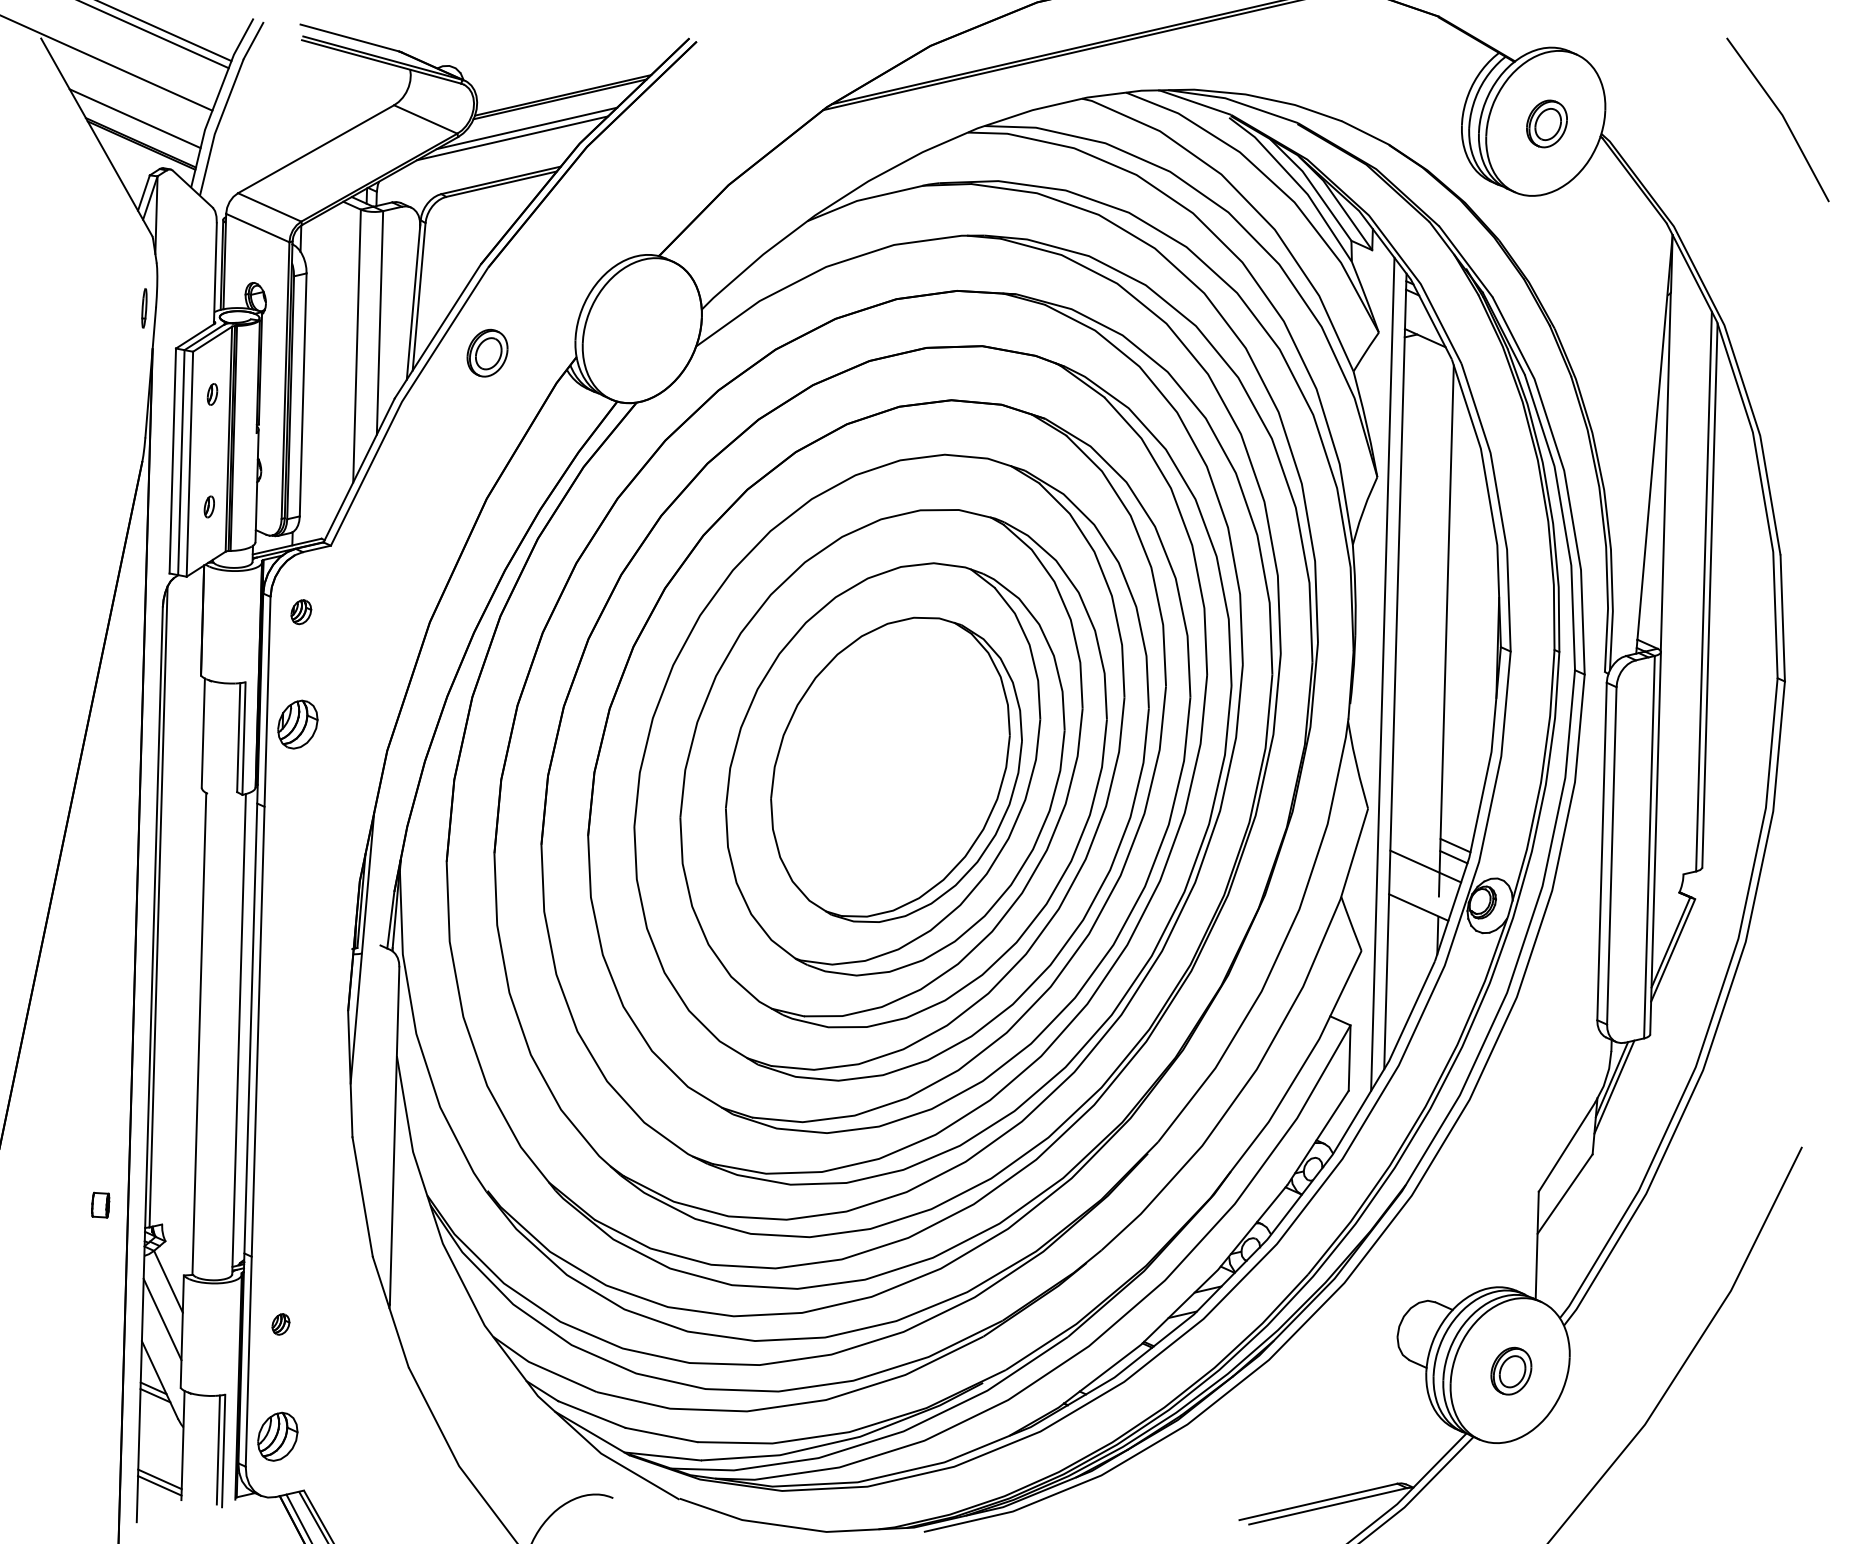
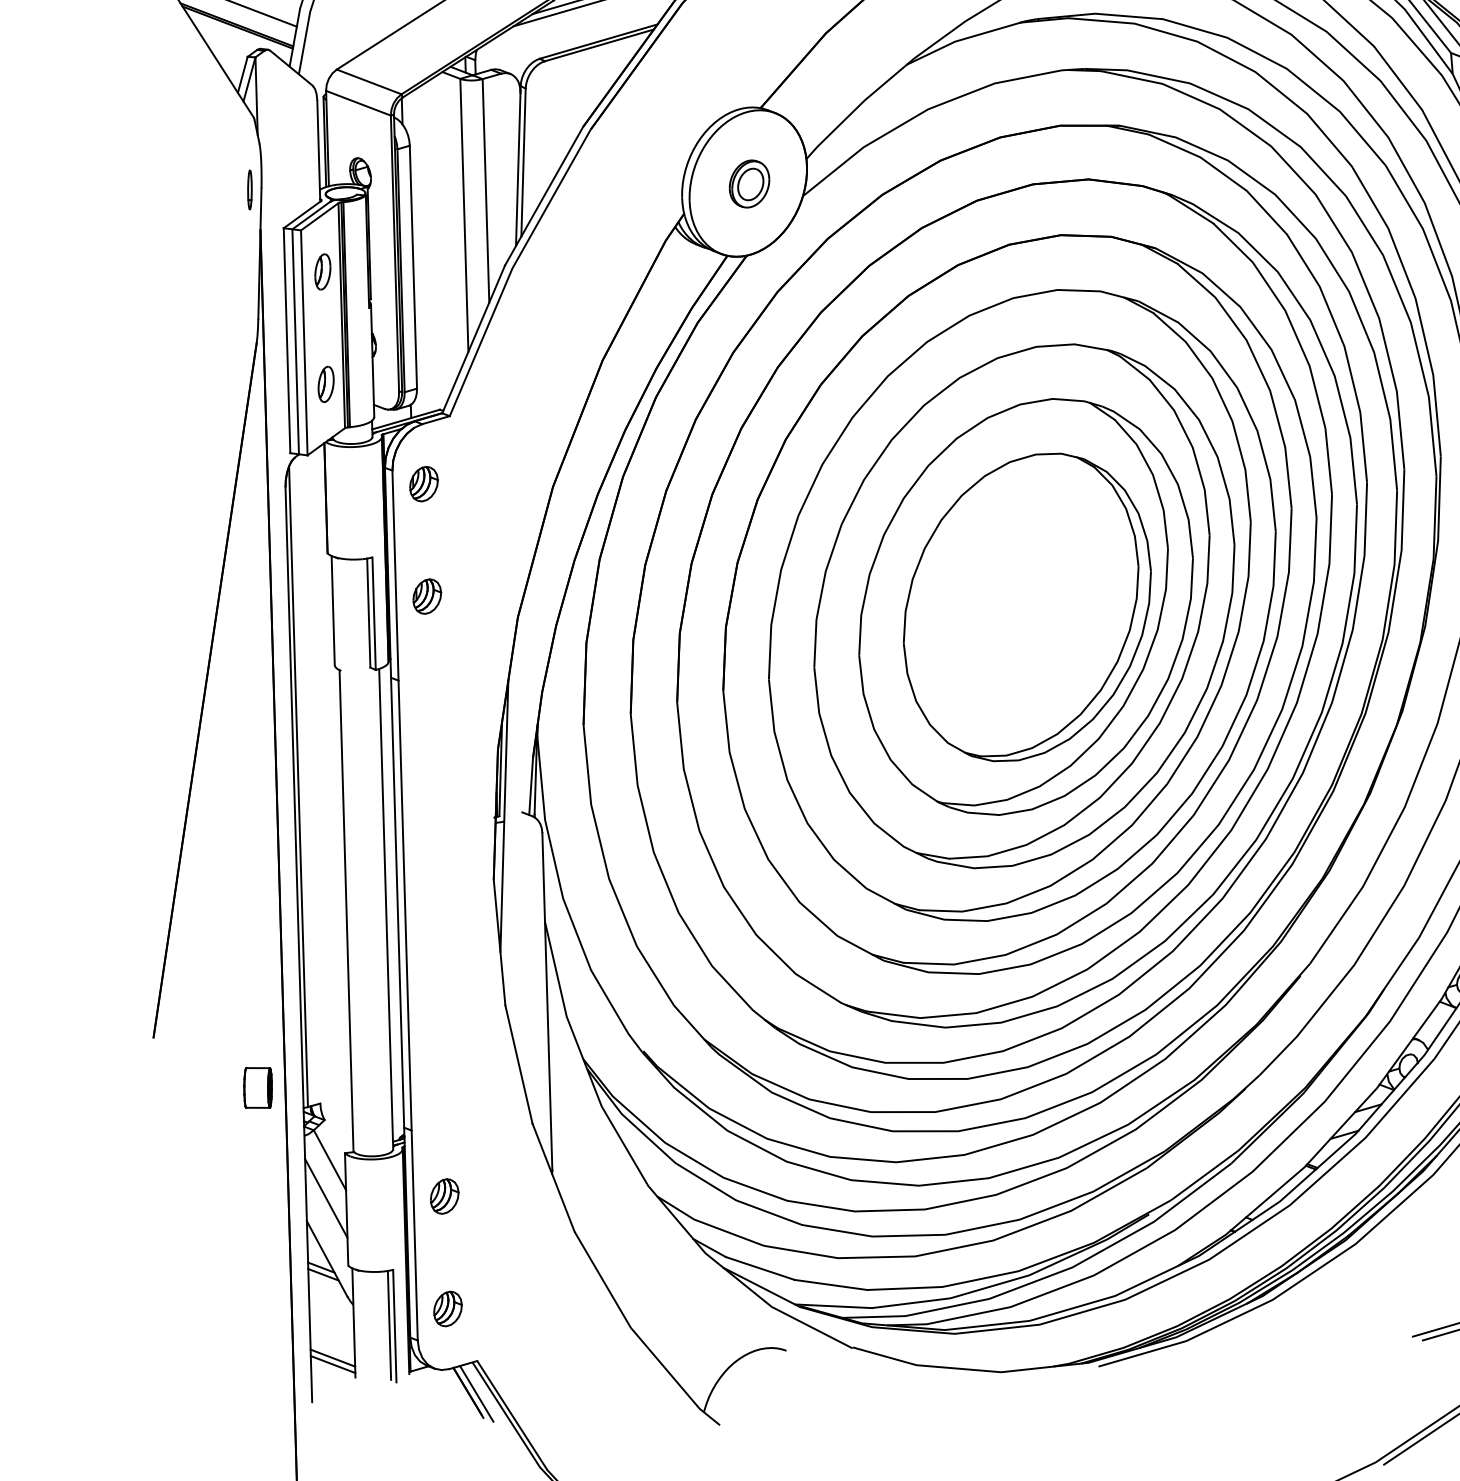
part: (487, 352) -> (749, 183), moved
part: (212, 394) -> (322, 271), size x1.67
part: (209, 506) -> (326, 383), size x1.67
part: (301, 612) -> (424, 484), size x1.43
part: (298, 724) -> (427, 596), size x0.71
part: (100, 1204) -> (257, 1087), size x1.67
part: (280, 1324) -> (444, 1196), size x1.67
part: (277, 1437) -> (447, 1309), size x0.71

